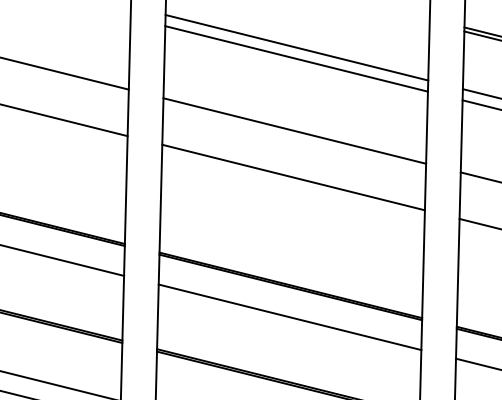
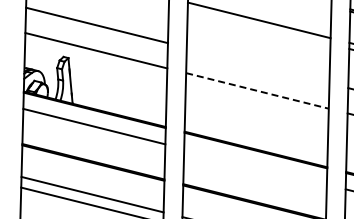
line: (295, 58) -> (258, 26), removed
line: (293, 130) -> (257, 65), removed
line: (293, 176) -> (257, 90), solid -> dashed
line: (289, 316) -> (255, 166), removed

